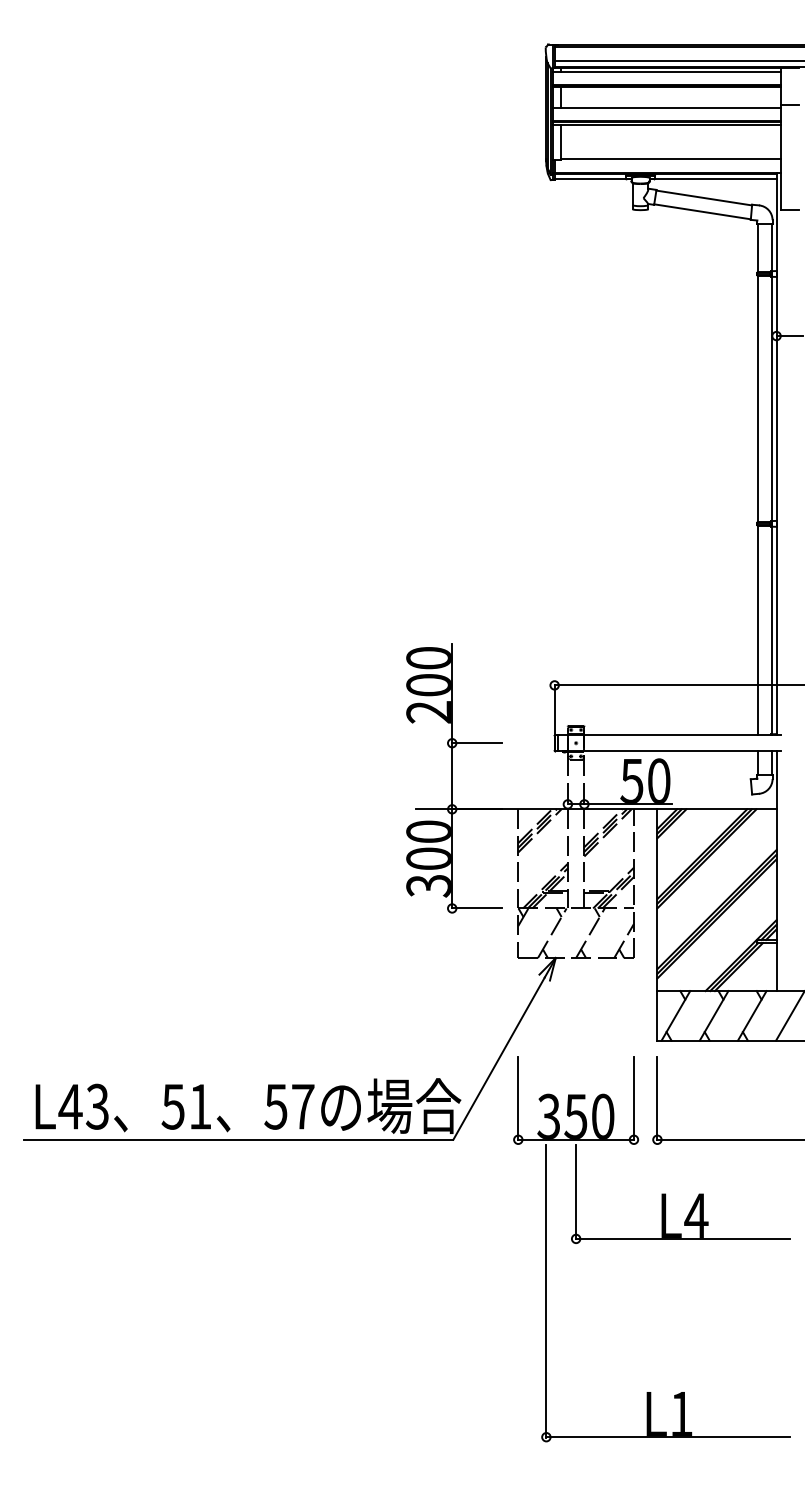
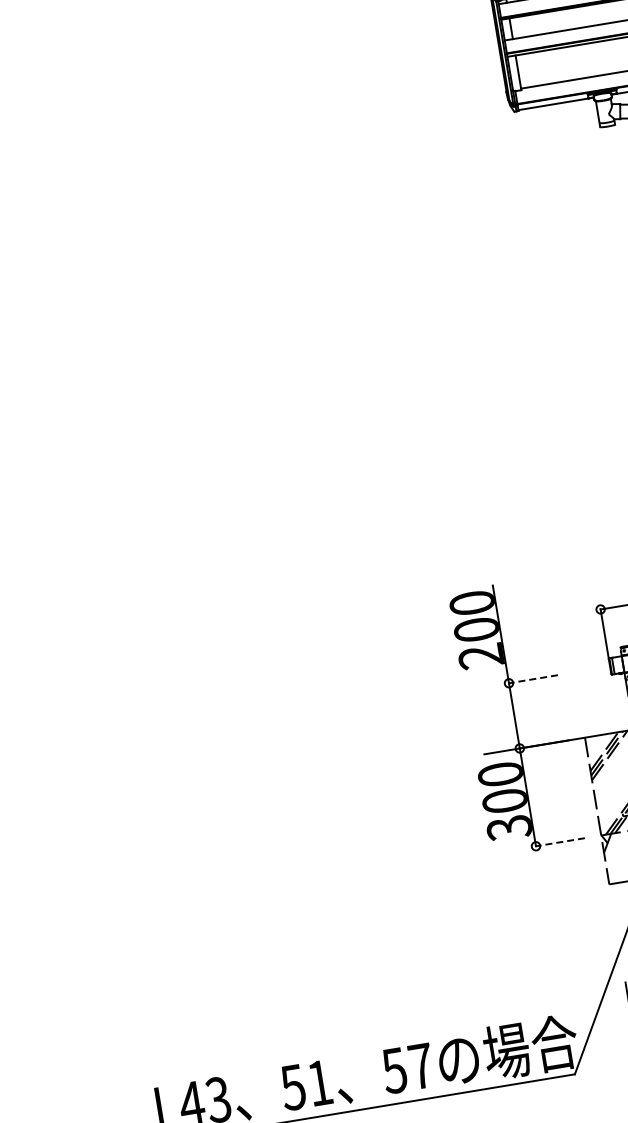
line: (476, 743) -> (533, 679), solid -> dashed
line: (476, 908) -> (559, 842), solid -> dashed

